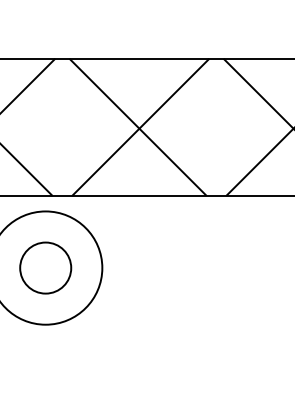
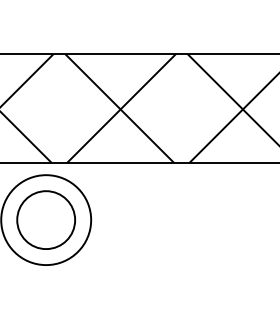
circle: (46, 268) -> (46, 220), size x1.43

